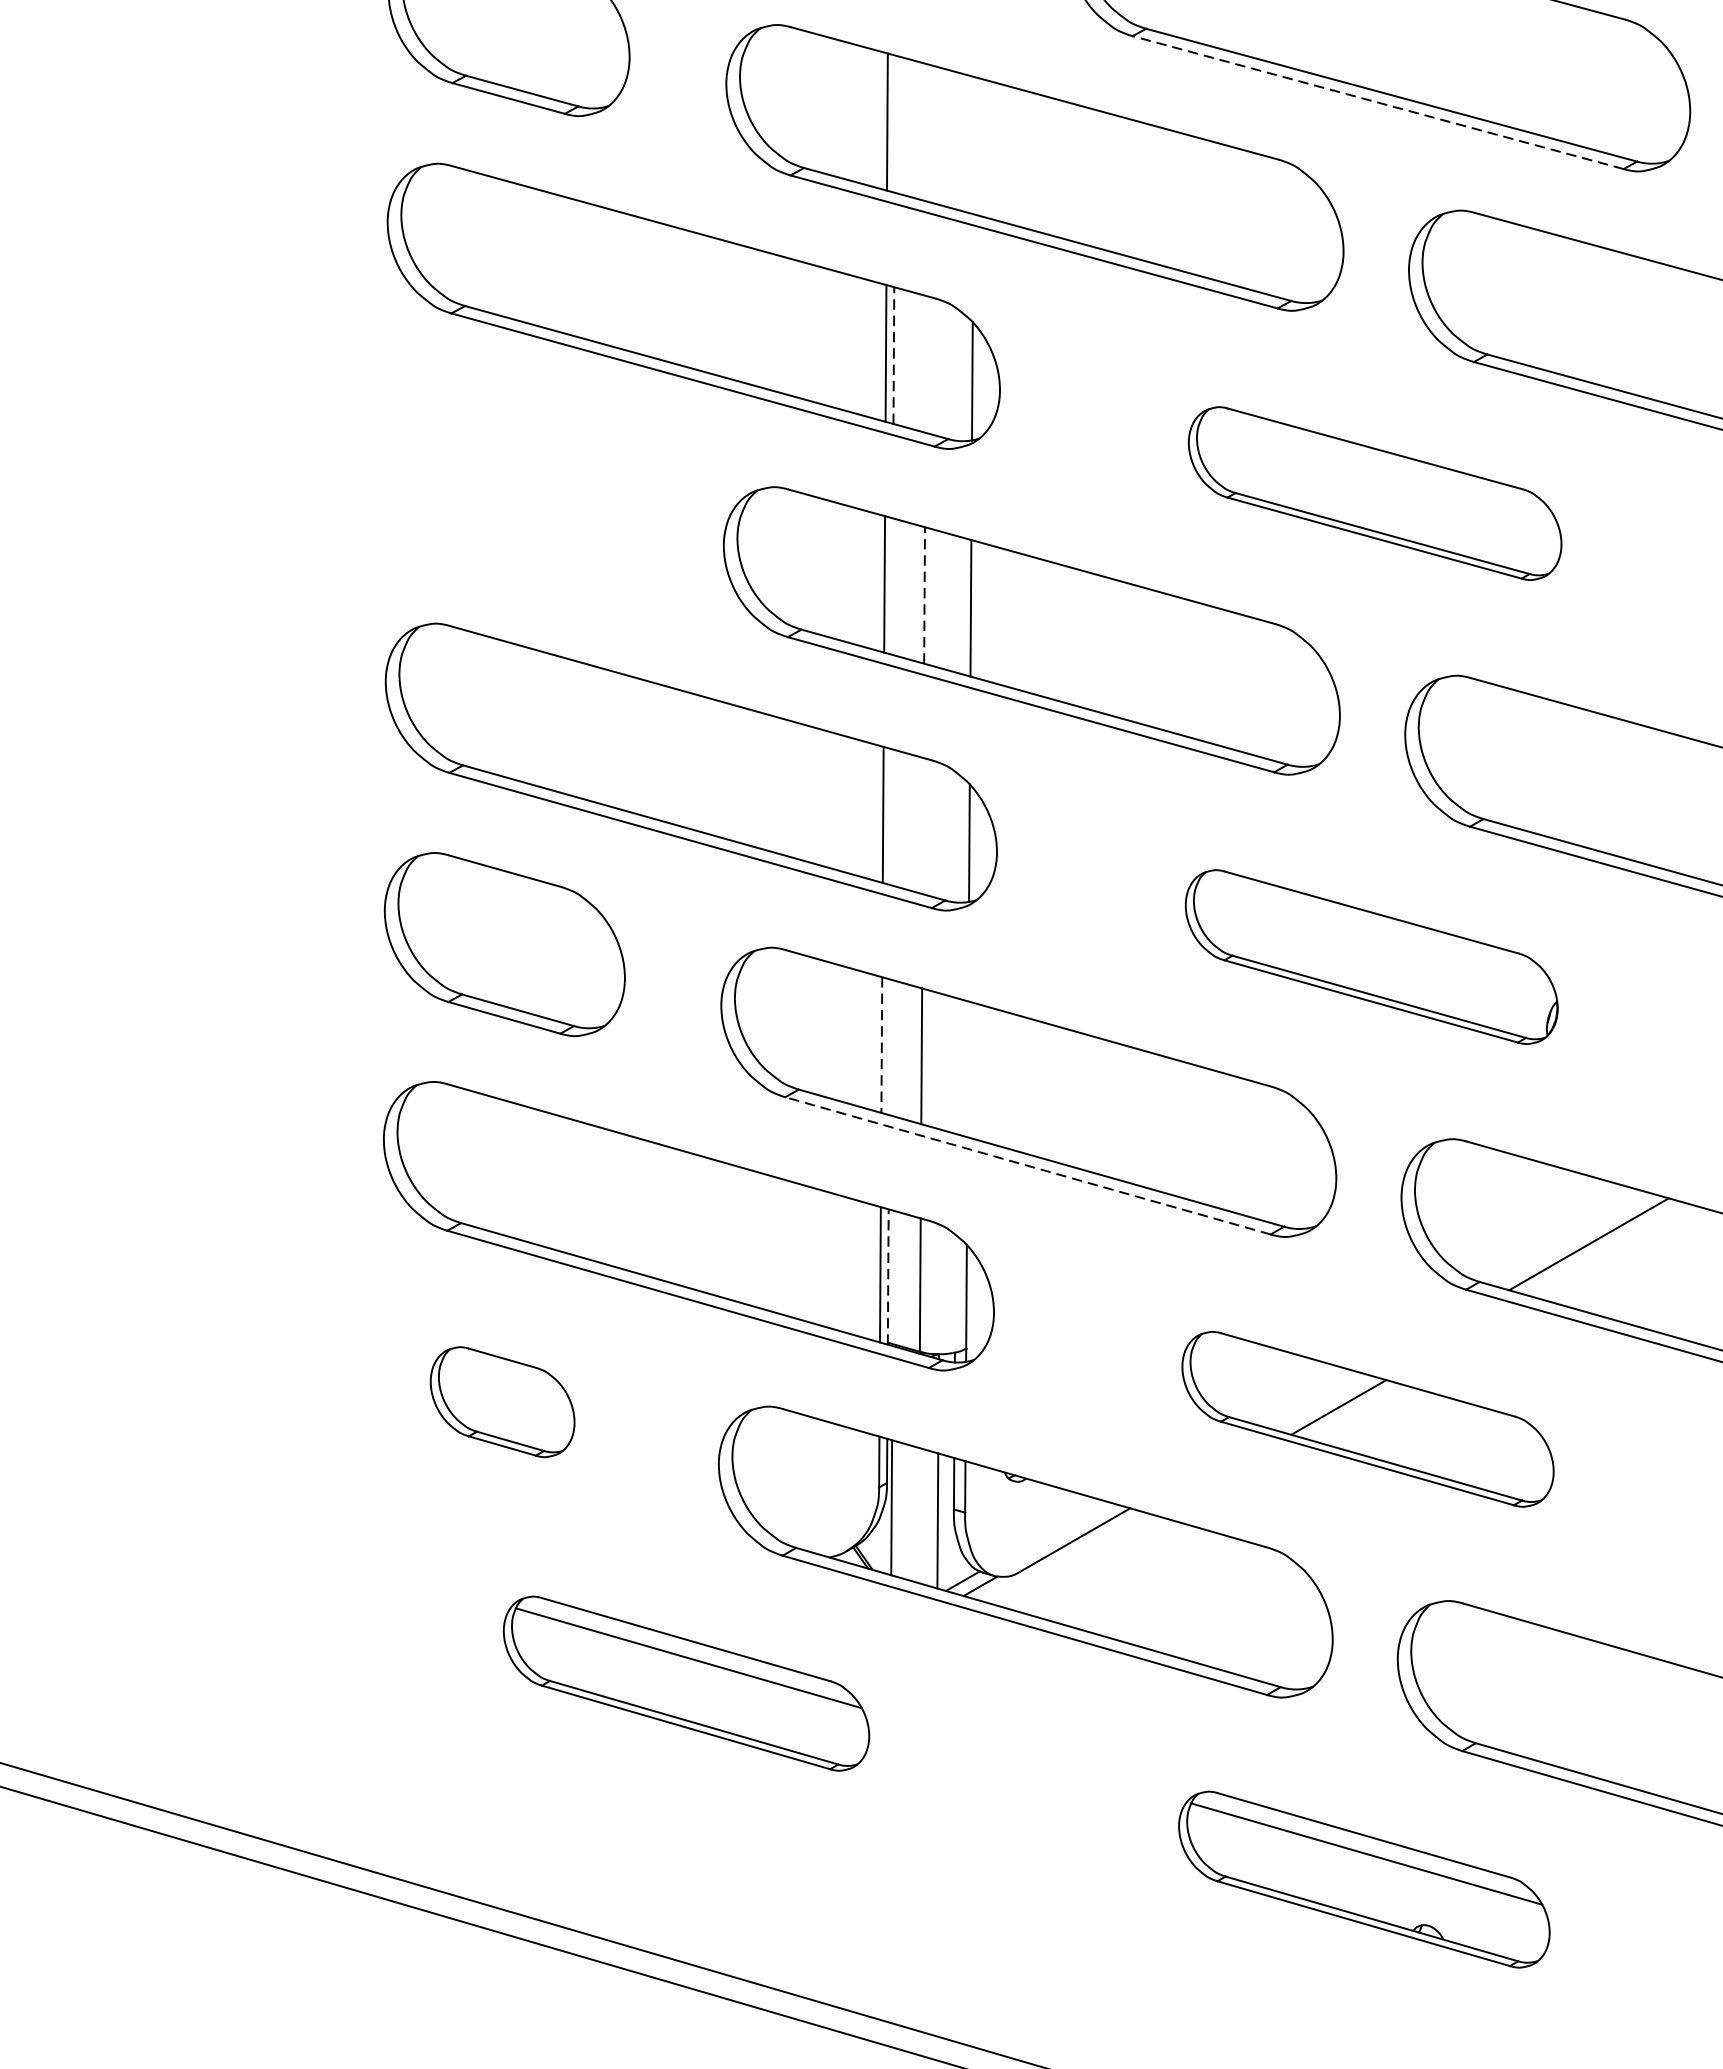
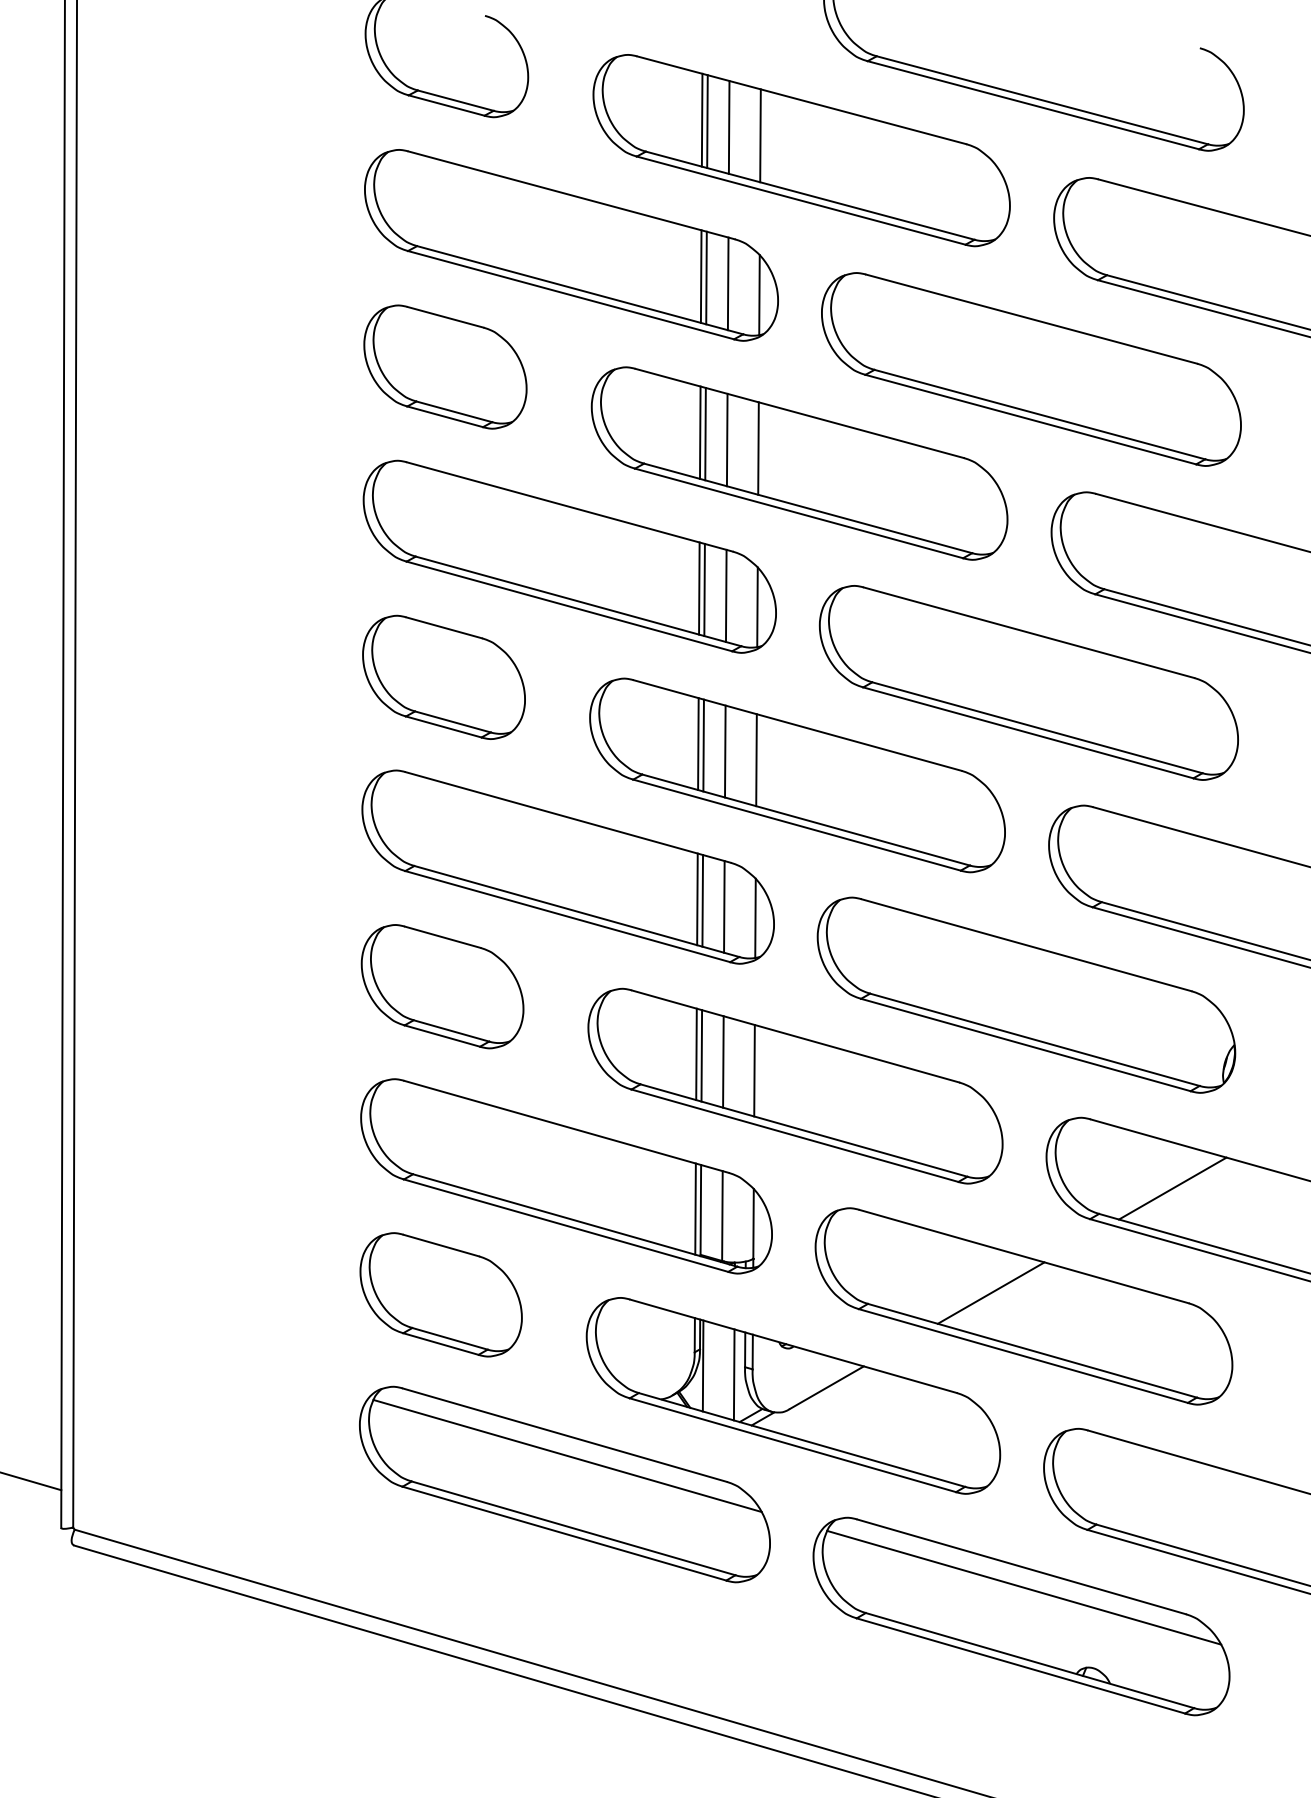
line: (1377, 102) -> (1030, 419), dashed -> solid
line: (895, 123) -> (705, 433), added
line: (926, 132) -> (726, 439), added
line: (973, 145) -> (758, 448), added
line: (893, 354) -> (704, 589), dashed -> solid
line: (924, 363) -> (725, 595), added
part: (506, 484) -> (443, 676), added
part: (1374, 492) -> (1028, 682), size x1.67
line: (892, 586) -> (703, 745), added
line: (924, 595) -> (725, 751), dashed -> solid
line: (890, 816) -> (702, 900), added
line: (923, 825) -> (724, 906), added
part: (1371, 956) -> (1026, 994), size x1.67
line: (881, 1045) -> (696, 1054), dashed -> solid
line: (889, 1046) -> (701, 1055), added
line: (967, 1069) -> (754, 1070), added
line: (1027, 1165) -> (794, 1135), dashed -> solid
line: (887, 1276) -> (700, 1210), dashed -> solid
part: (501, 1401) -> (440, 1294), size x1.67
part: (1367, 1419) -> (1023, 1306), size x1.67
part: (685, 1683) -> (564, 1484), size x1.67
part: (1364, 1879) -> (1021, 1616), size x1.67

